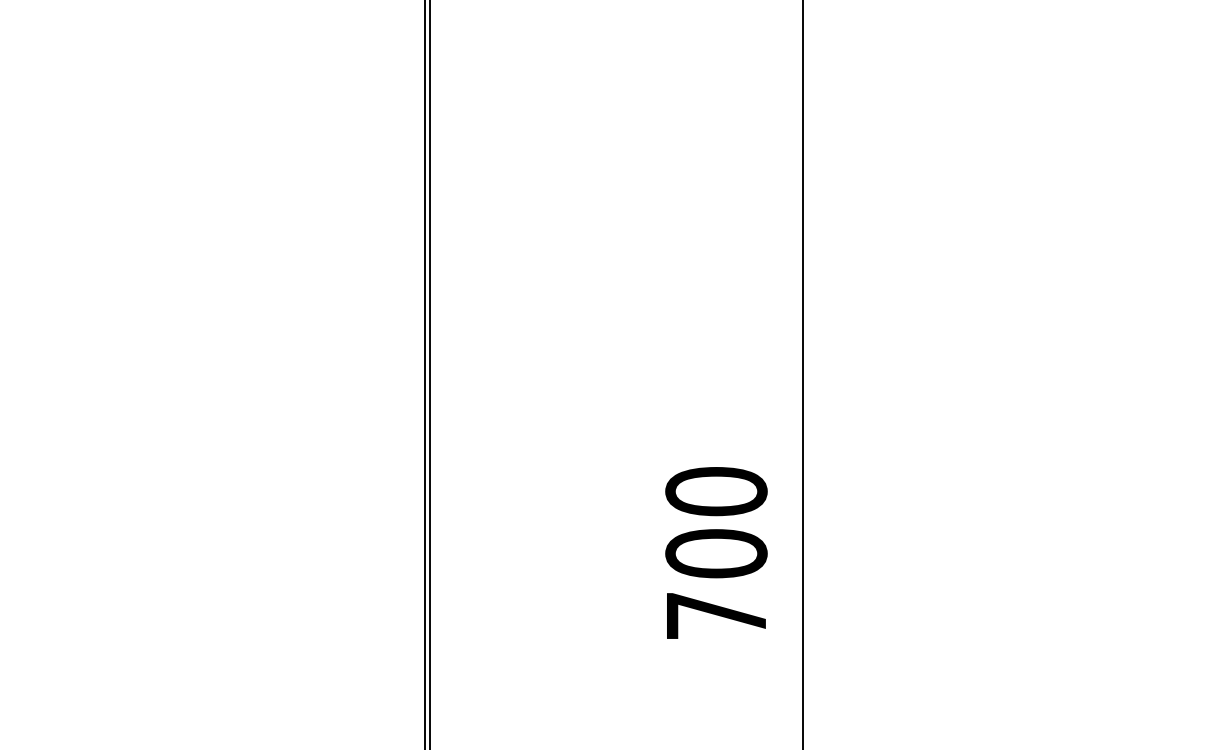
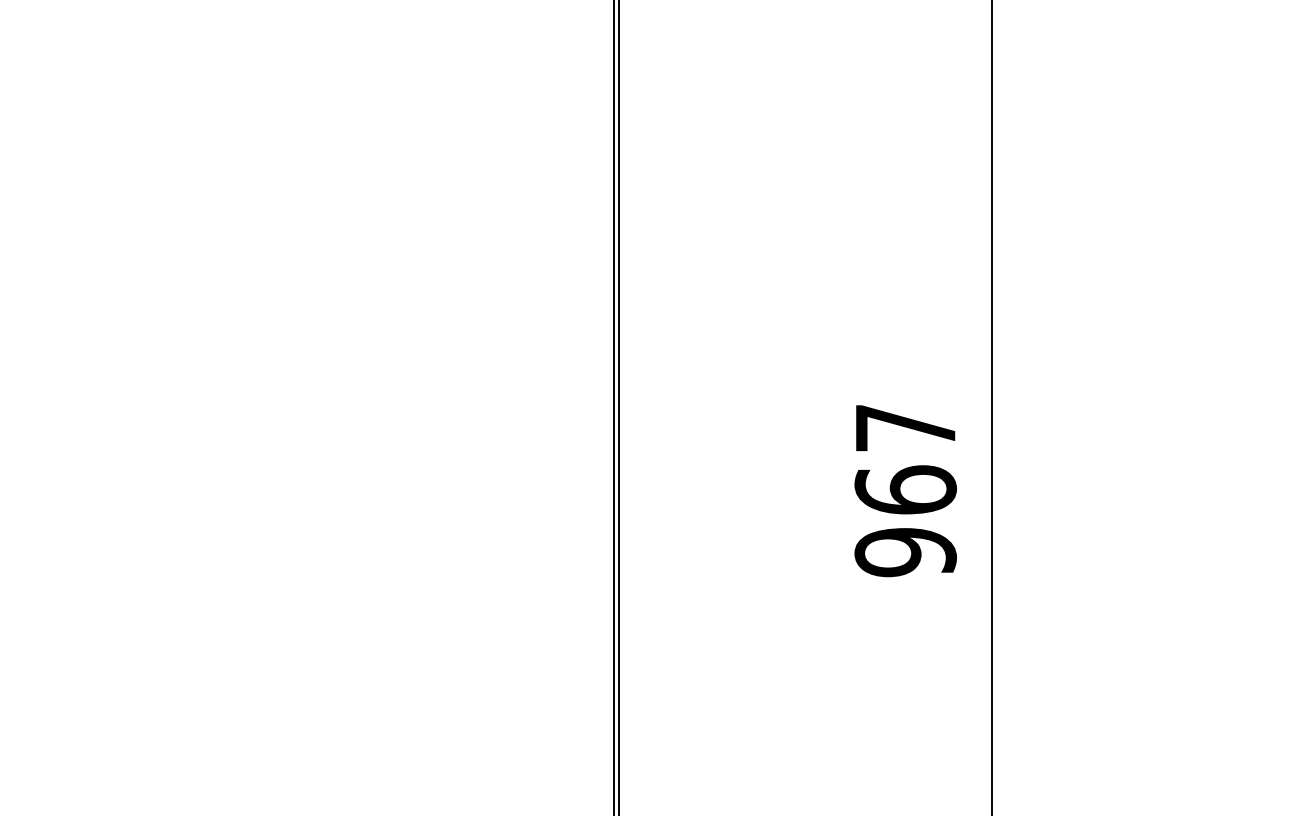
text: (716, 554) -> (905, 490), 700 -> 967

